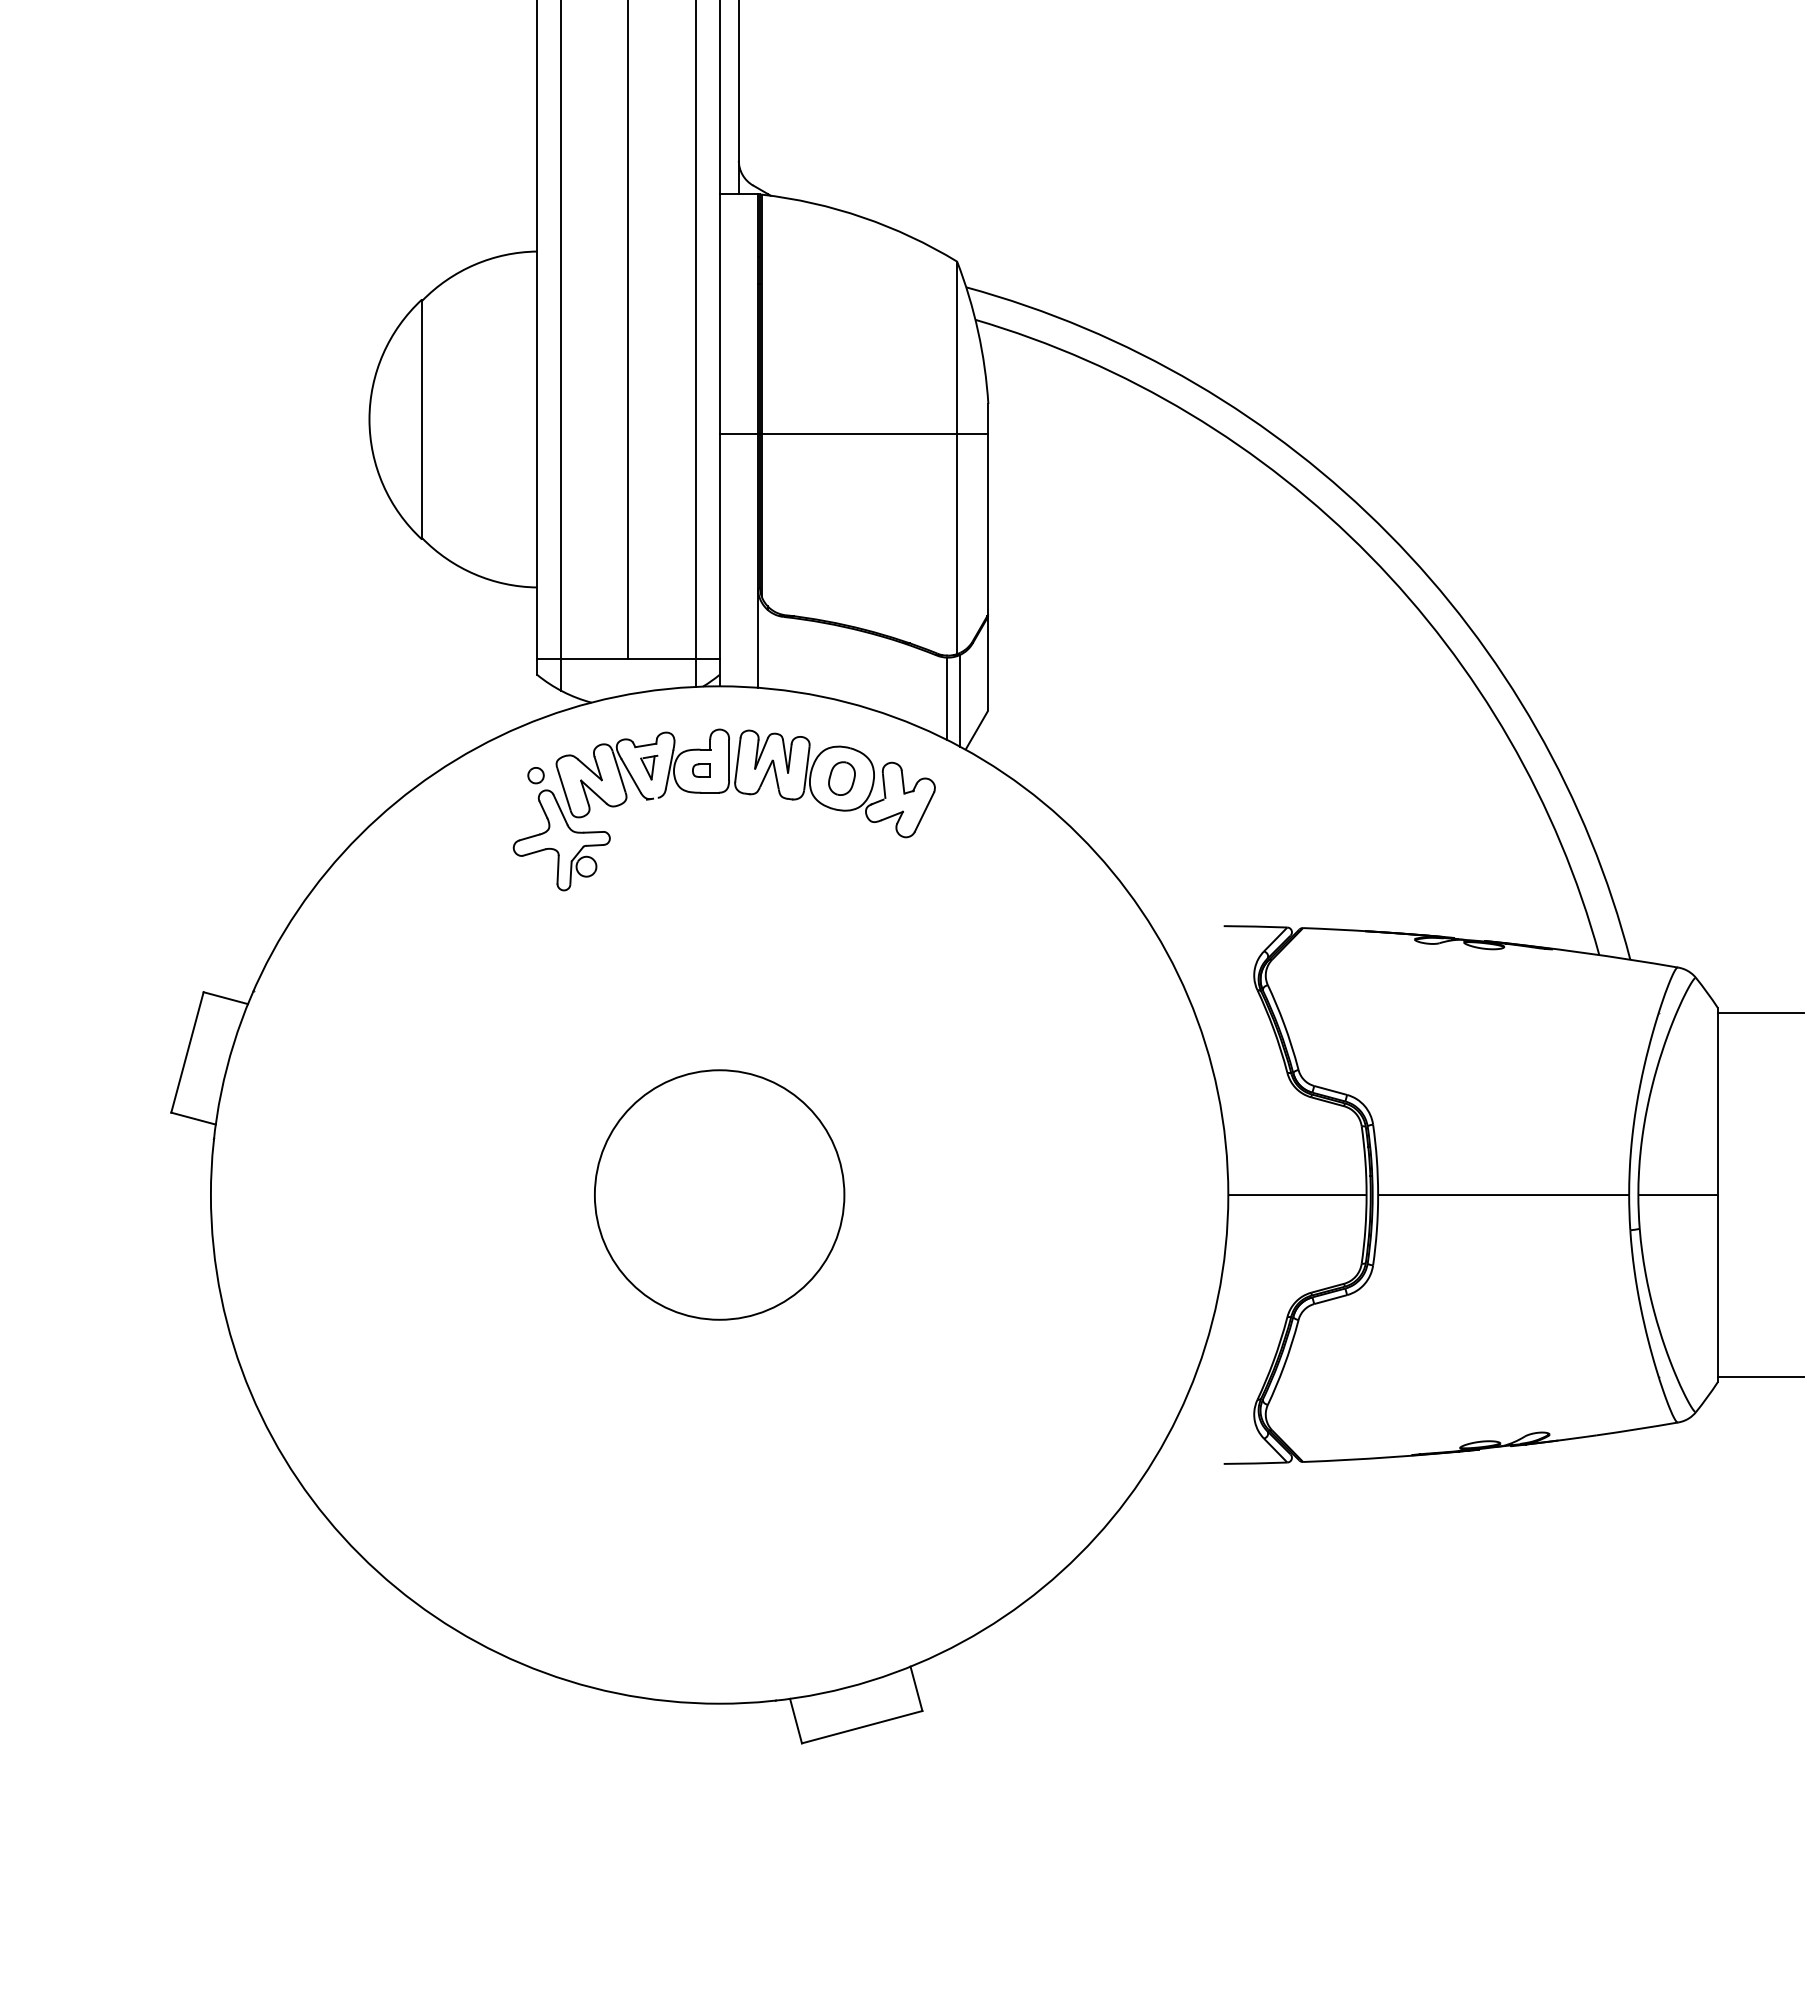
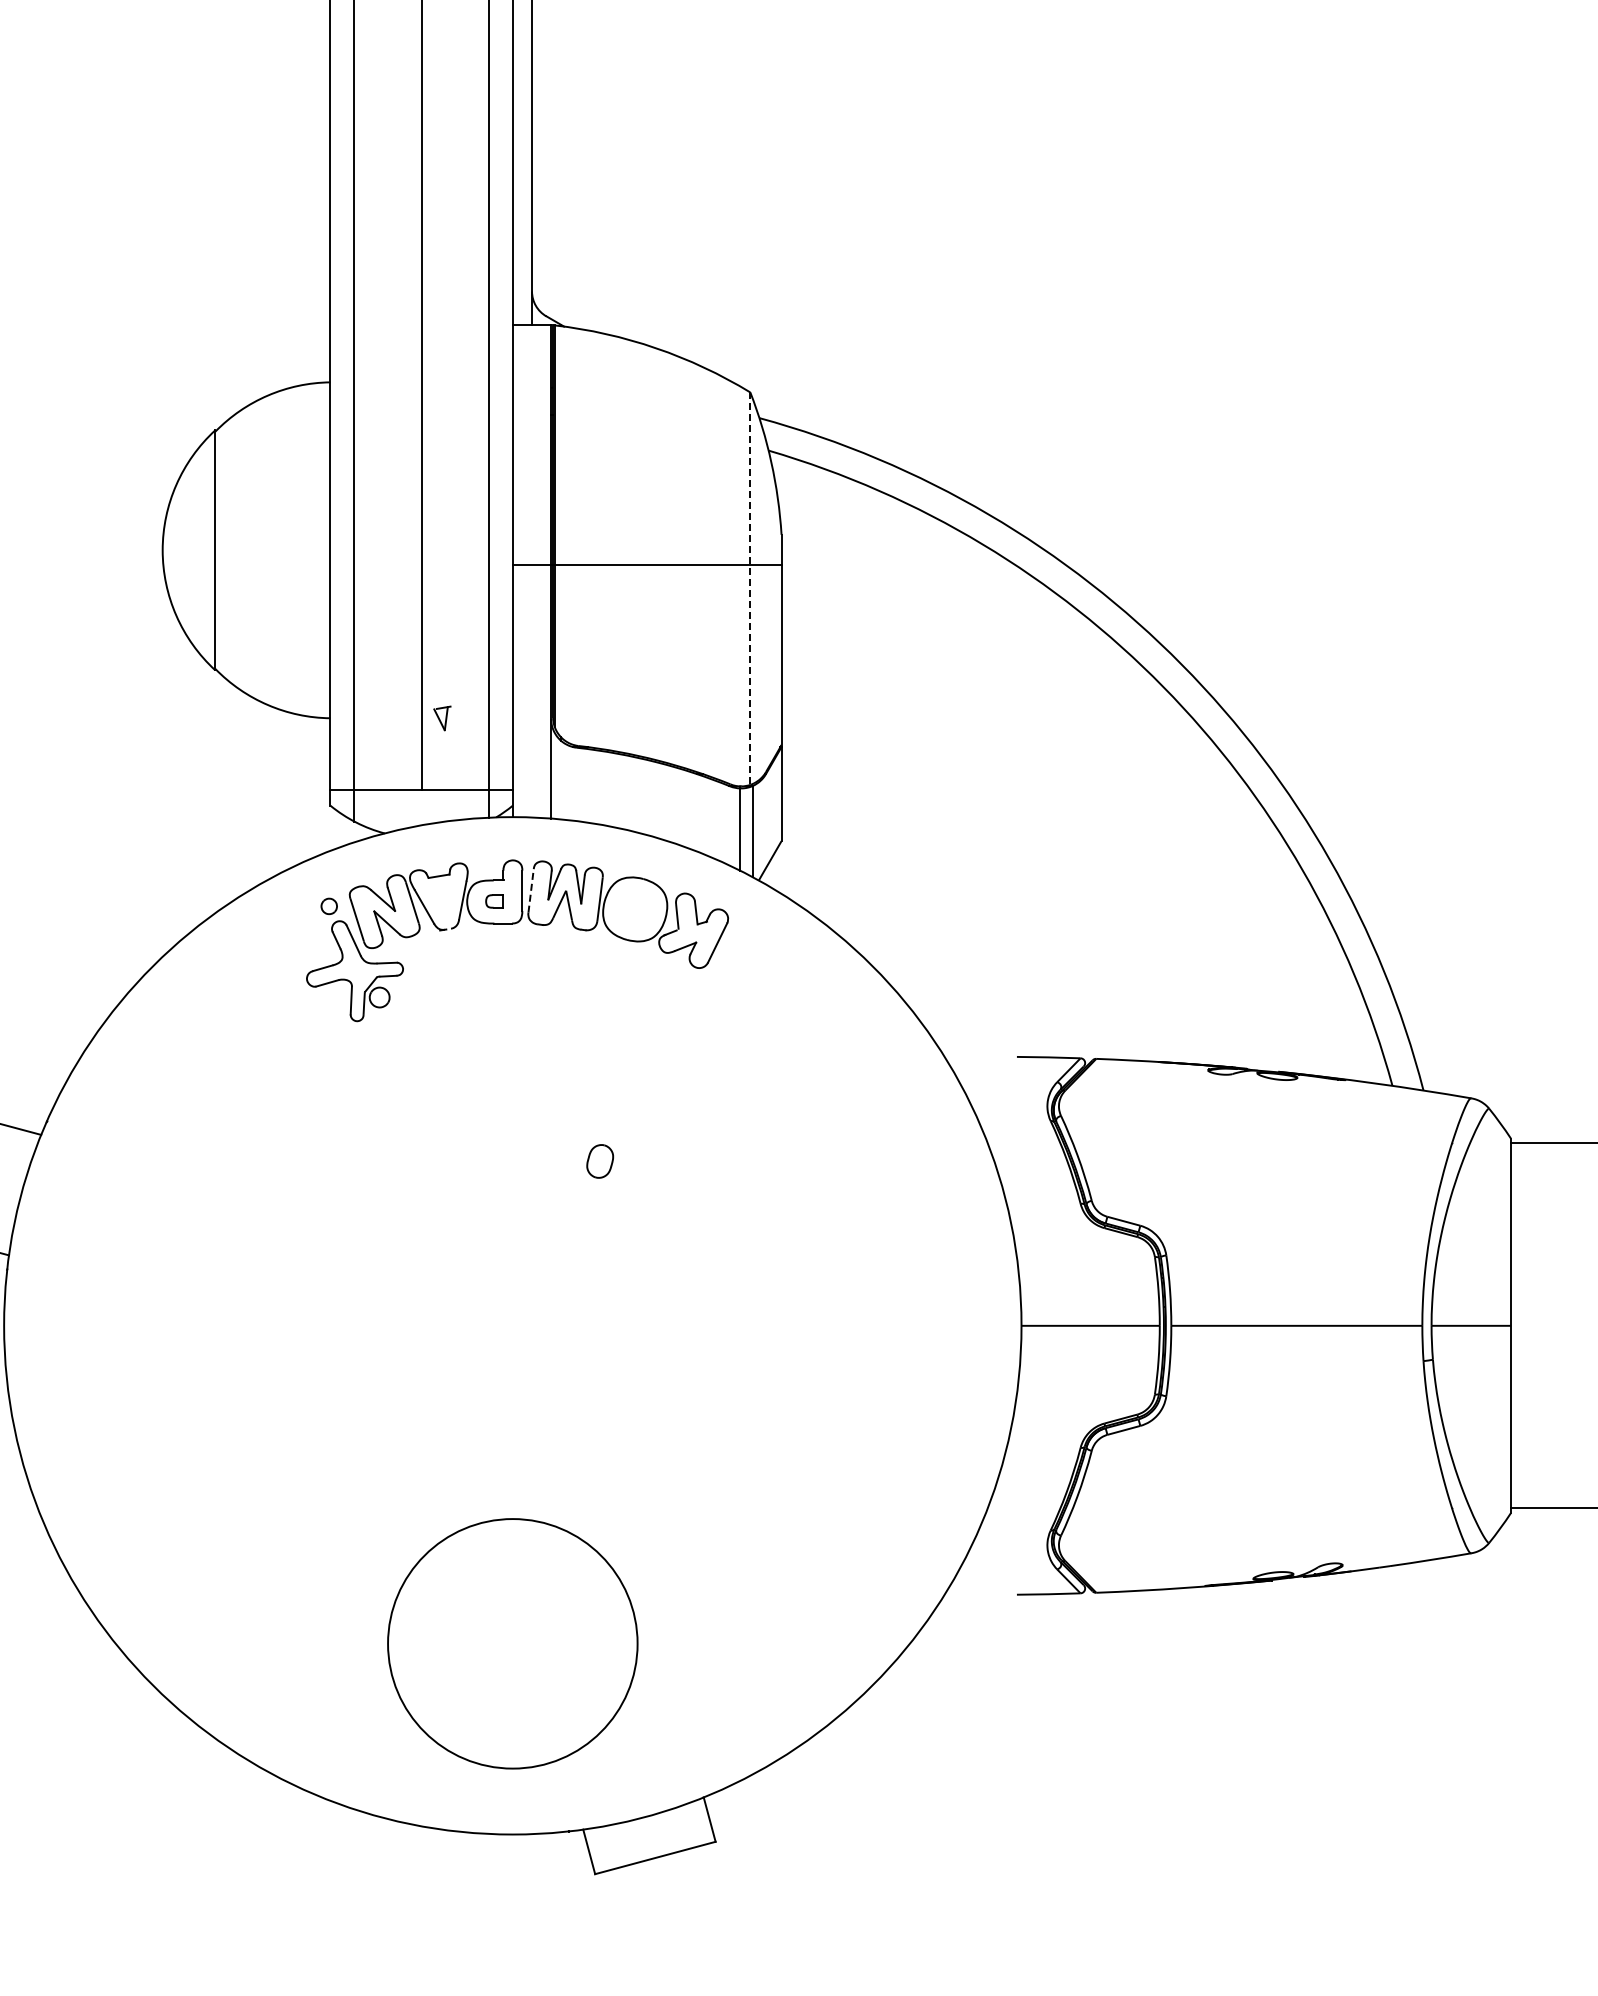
line: (957, 458) -> (750, 589), solid -> dashed
line: (737, 760) -> (530, 891), solid -> dashed
part: (649, 767) -> (442, 718), moved
part: (841, 778) -> (599, 1161), moved
circle: (719, 1194) -> (512, 1643), moved

